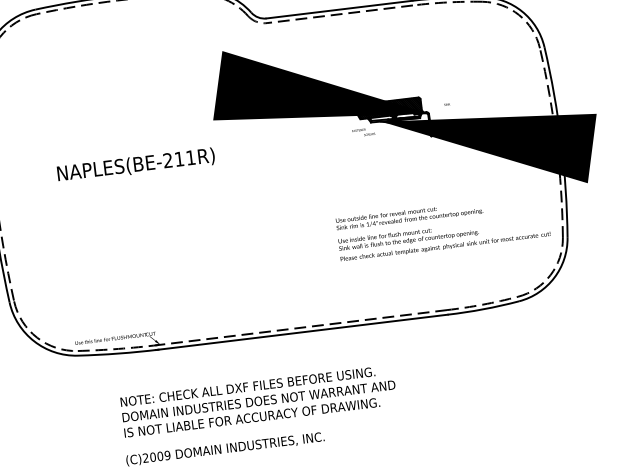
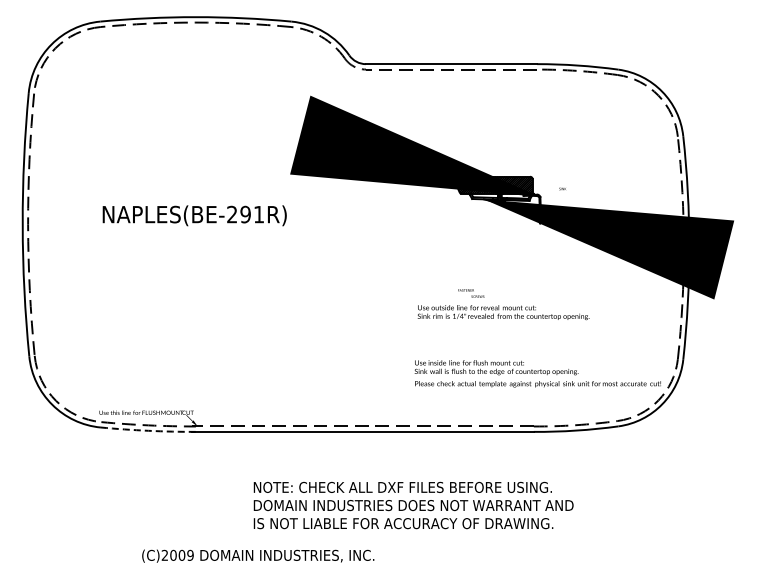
text: (363, 132) -> (471, 293), moved
text: (179, 159) -> (245, 214), NAPLES(BE-211R) -> NAPLES(BE-291R)
text: (444, 237) -> (537, 373), moved
arc: (118, 353) -> (148, 430), solid -> dashed
text: (258, 401) -> (413, 505), moved

